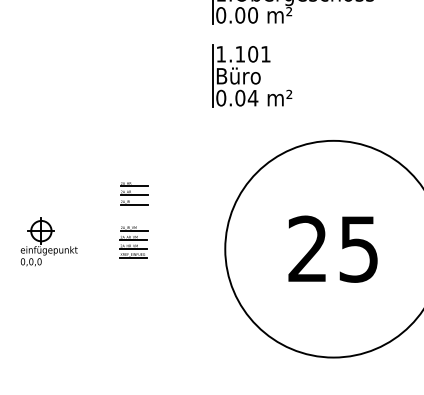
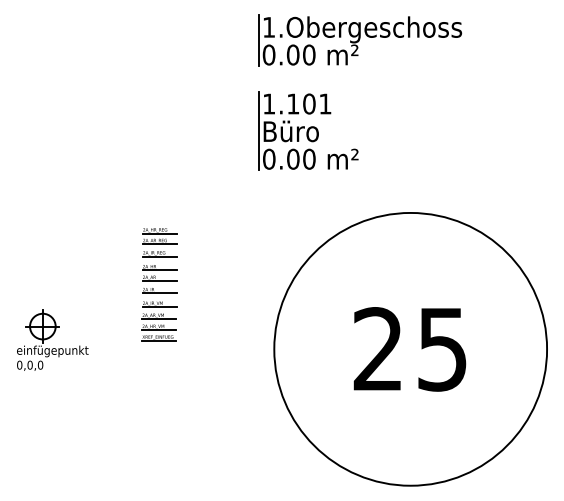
text: (252, 97) -> (308, 158), 0.04 -> 0.00
part: (134, 164) -> (159, 242), added
part: (134, 242) -> (159, 321), moved

